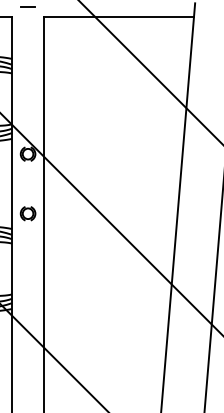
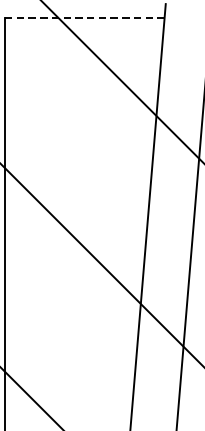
line: (119, 16) -> (85, 18), solid -> dashed

